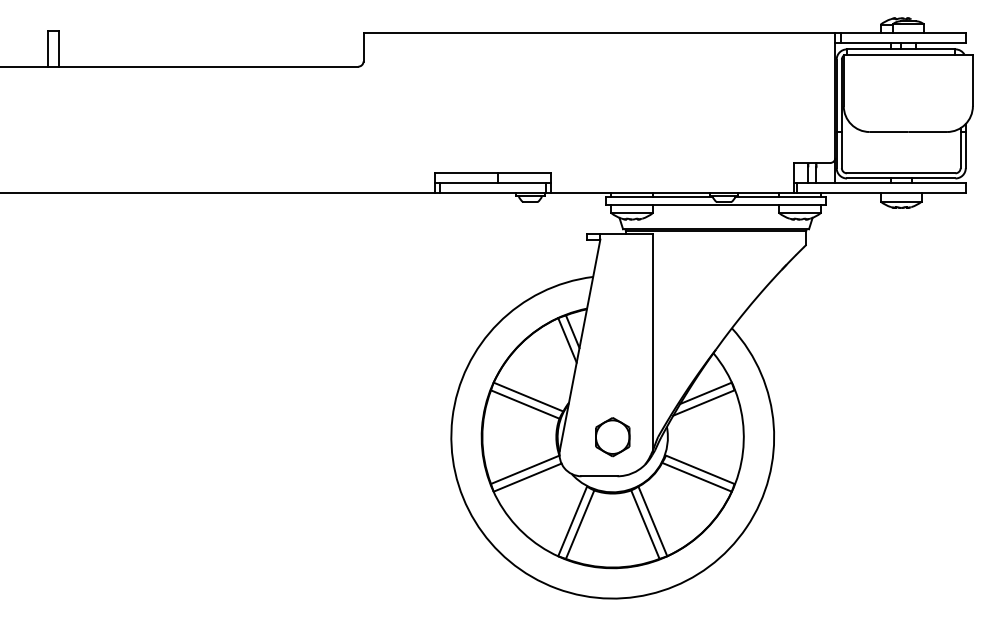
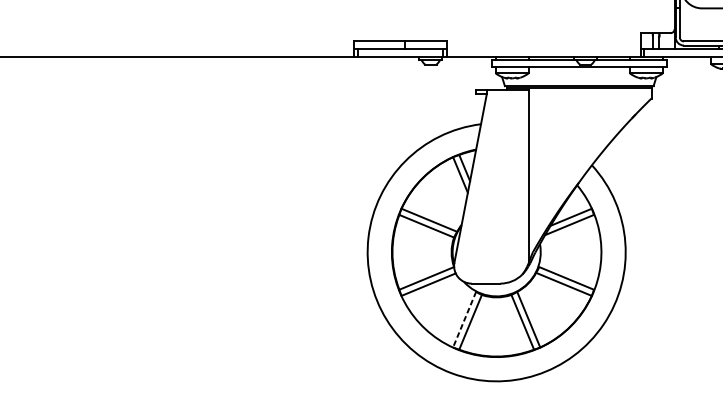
part: (612, 437) -> (496, 252), removed
line: (572, 521) -> (464, 319), solid -> dashed

